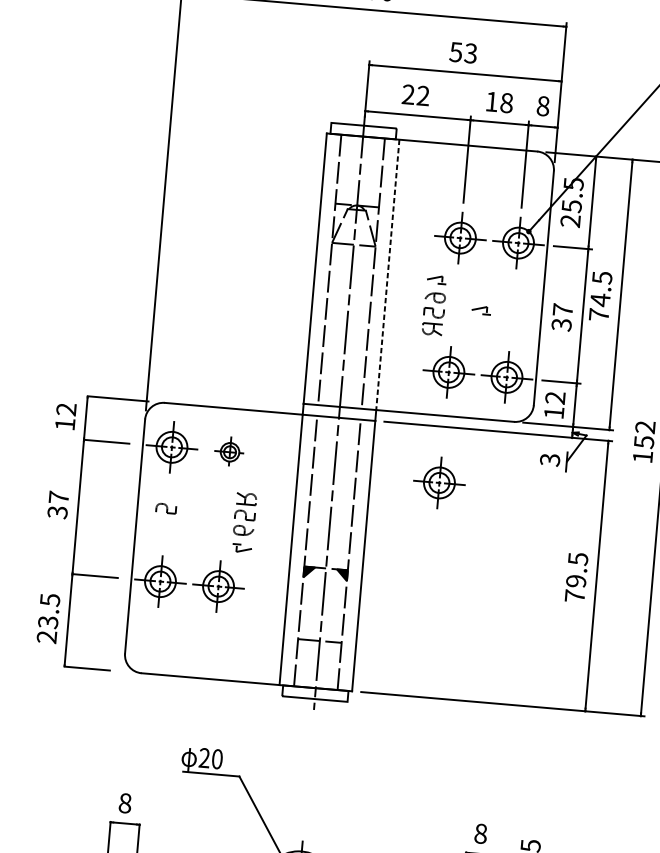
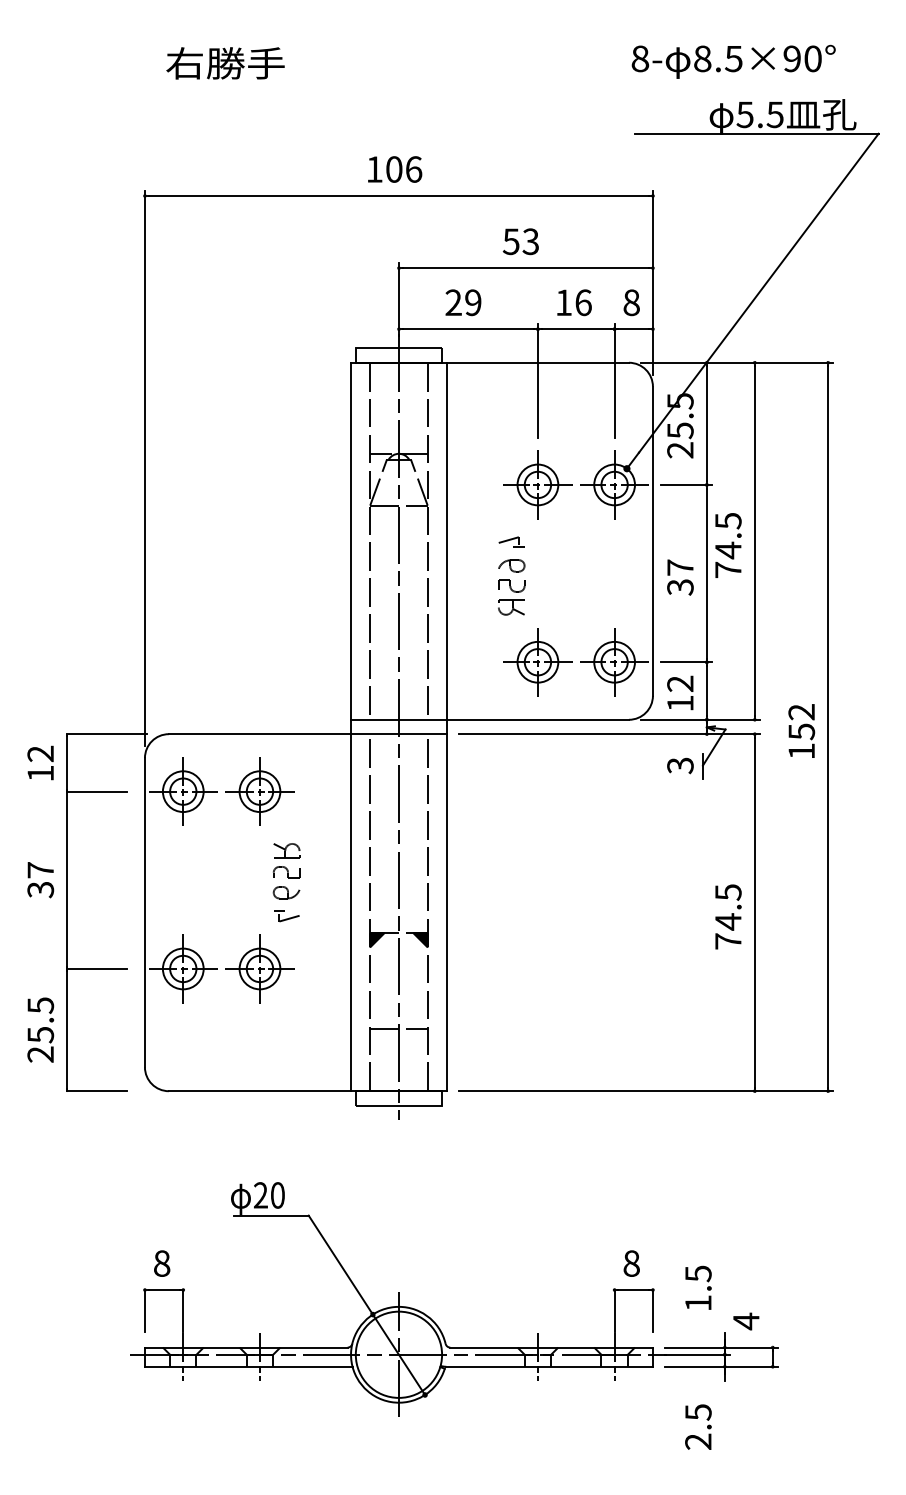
text: (423, 96) -> (473, 303), 22 -> 29
text: (506, 102) -> (583, 302), 18 -> 16
line: (387, 275) -> (446, 541), dashed -> solid
part: (481, 309) -> (573, 576), removed
part: (229, 452) -> (259, 791), size x1.67
part: (439, 483) -> (537, 808), removed
part: (166, 508) -> (182, 872), removed
text: (576, 581) -> (728, 921), 79.5 -> 74.5
text: (48, 621) -> (40, 1034), 23.5 -> 25.5

